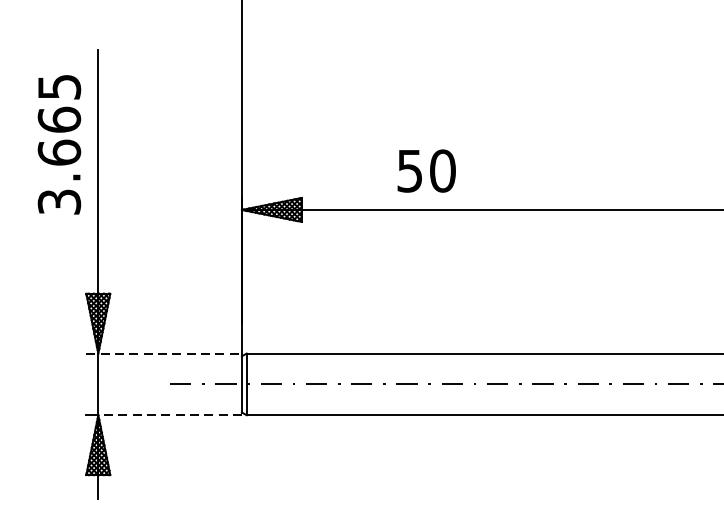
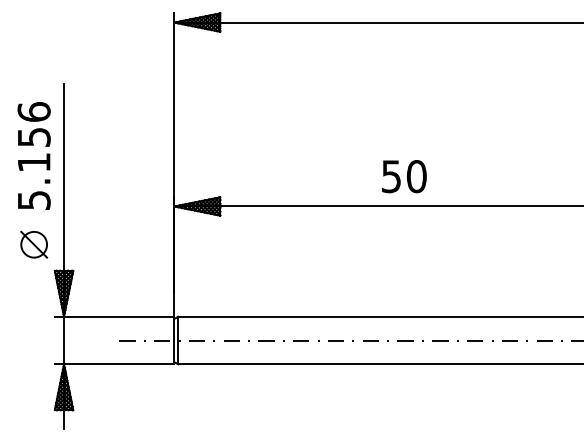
text: (58, 143) -> (33, 155), 3.665 -> 5.156
text: (426, 170) -> (404, 176), moved
part: (59, 259) -> (34, 244), added
line: (163, 353) -> (114, 316), dashed -> solid
line: (169, 415) -> (118, 364), dashed -> solid

